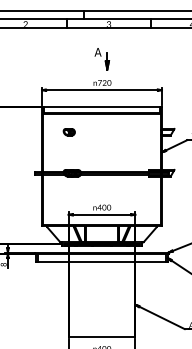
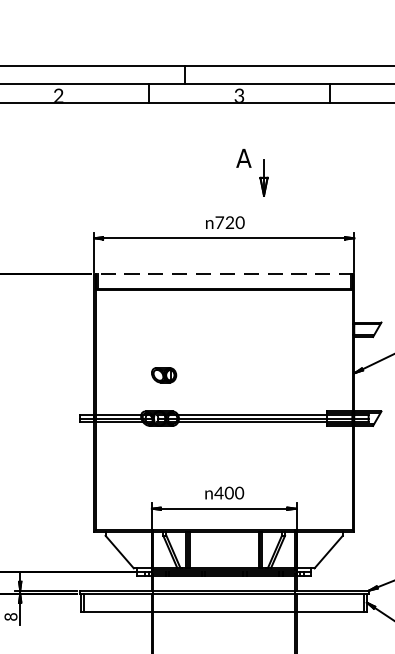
part: (102, 59) -> (253, 173), moved
line: (101, 106) -> (223, 273), solid -> dashed
part: (68, 132) -> (162, 375), moved

